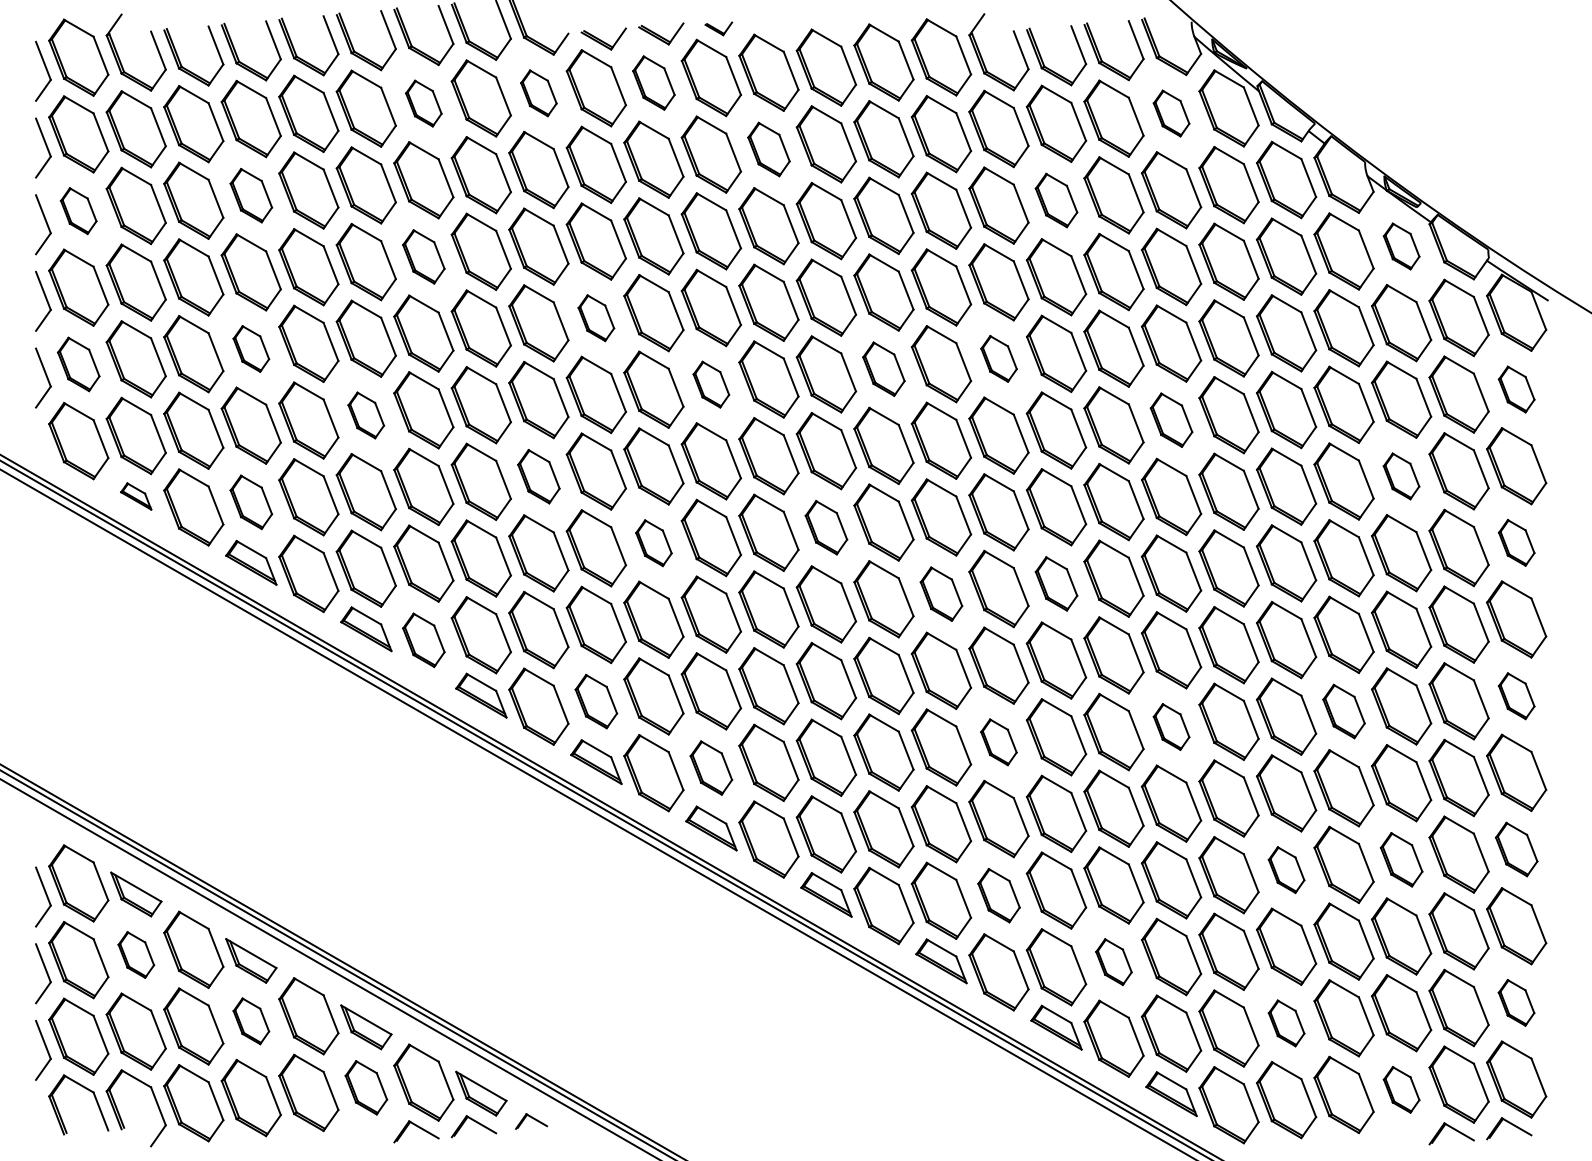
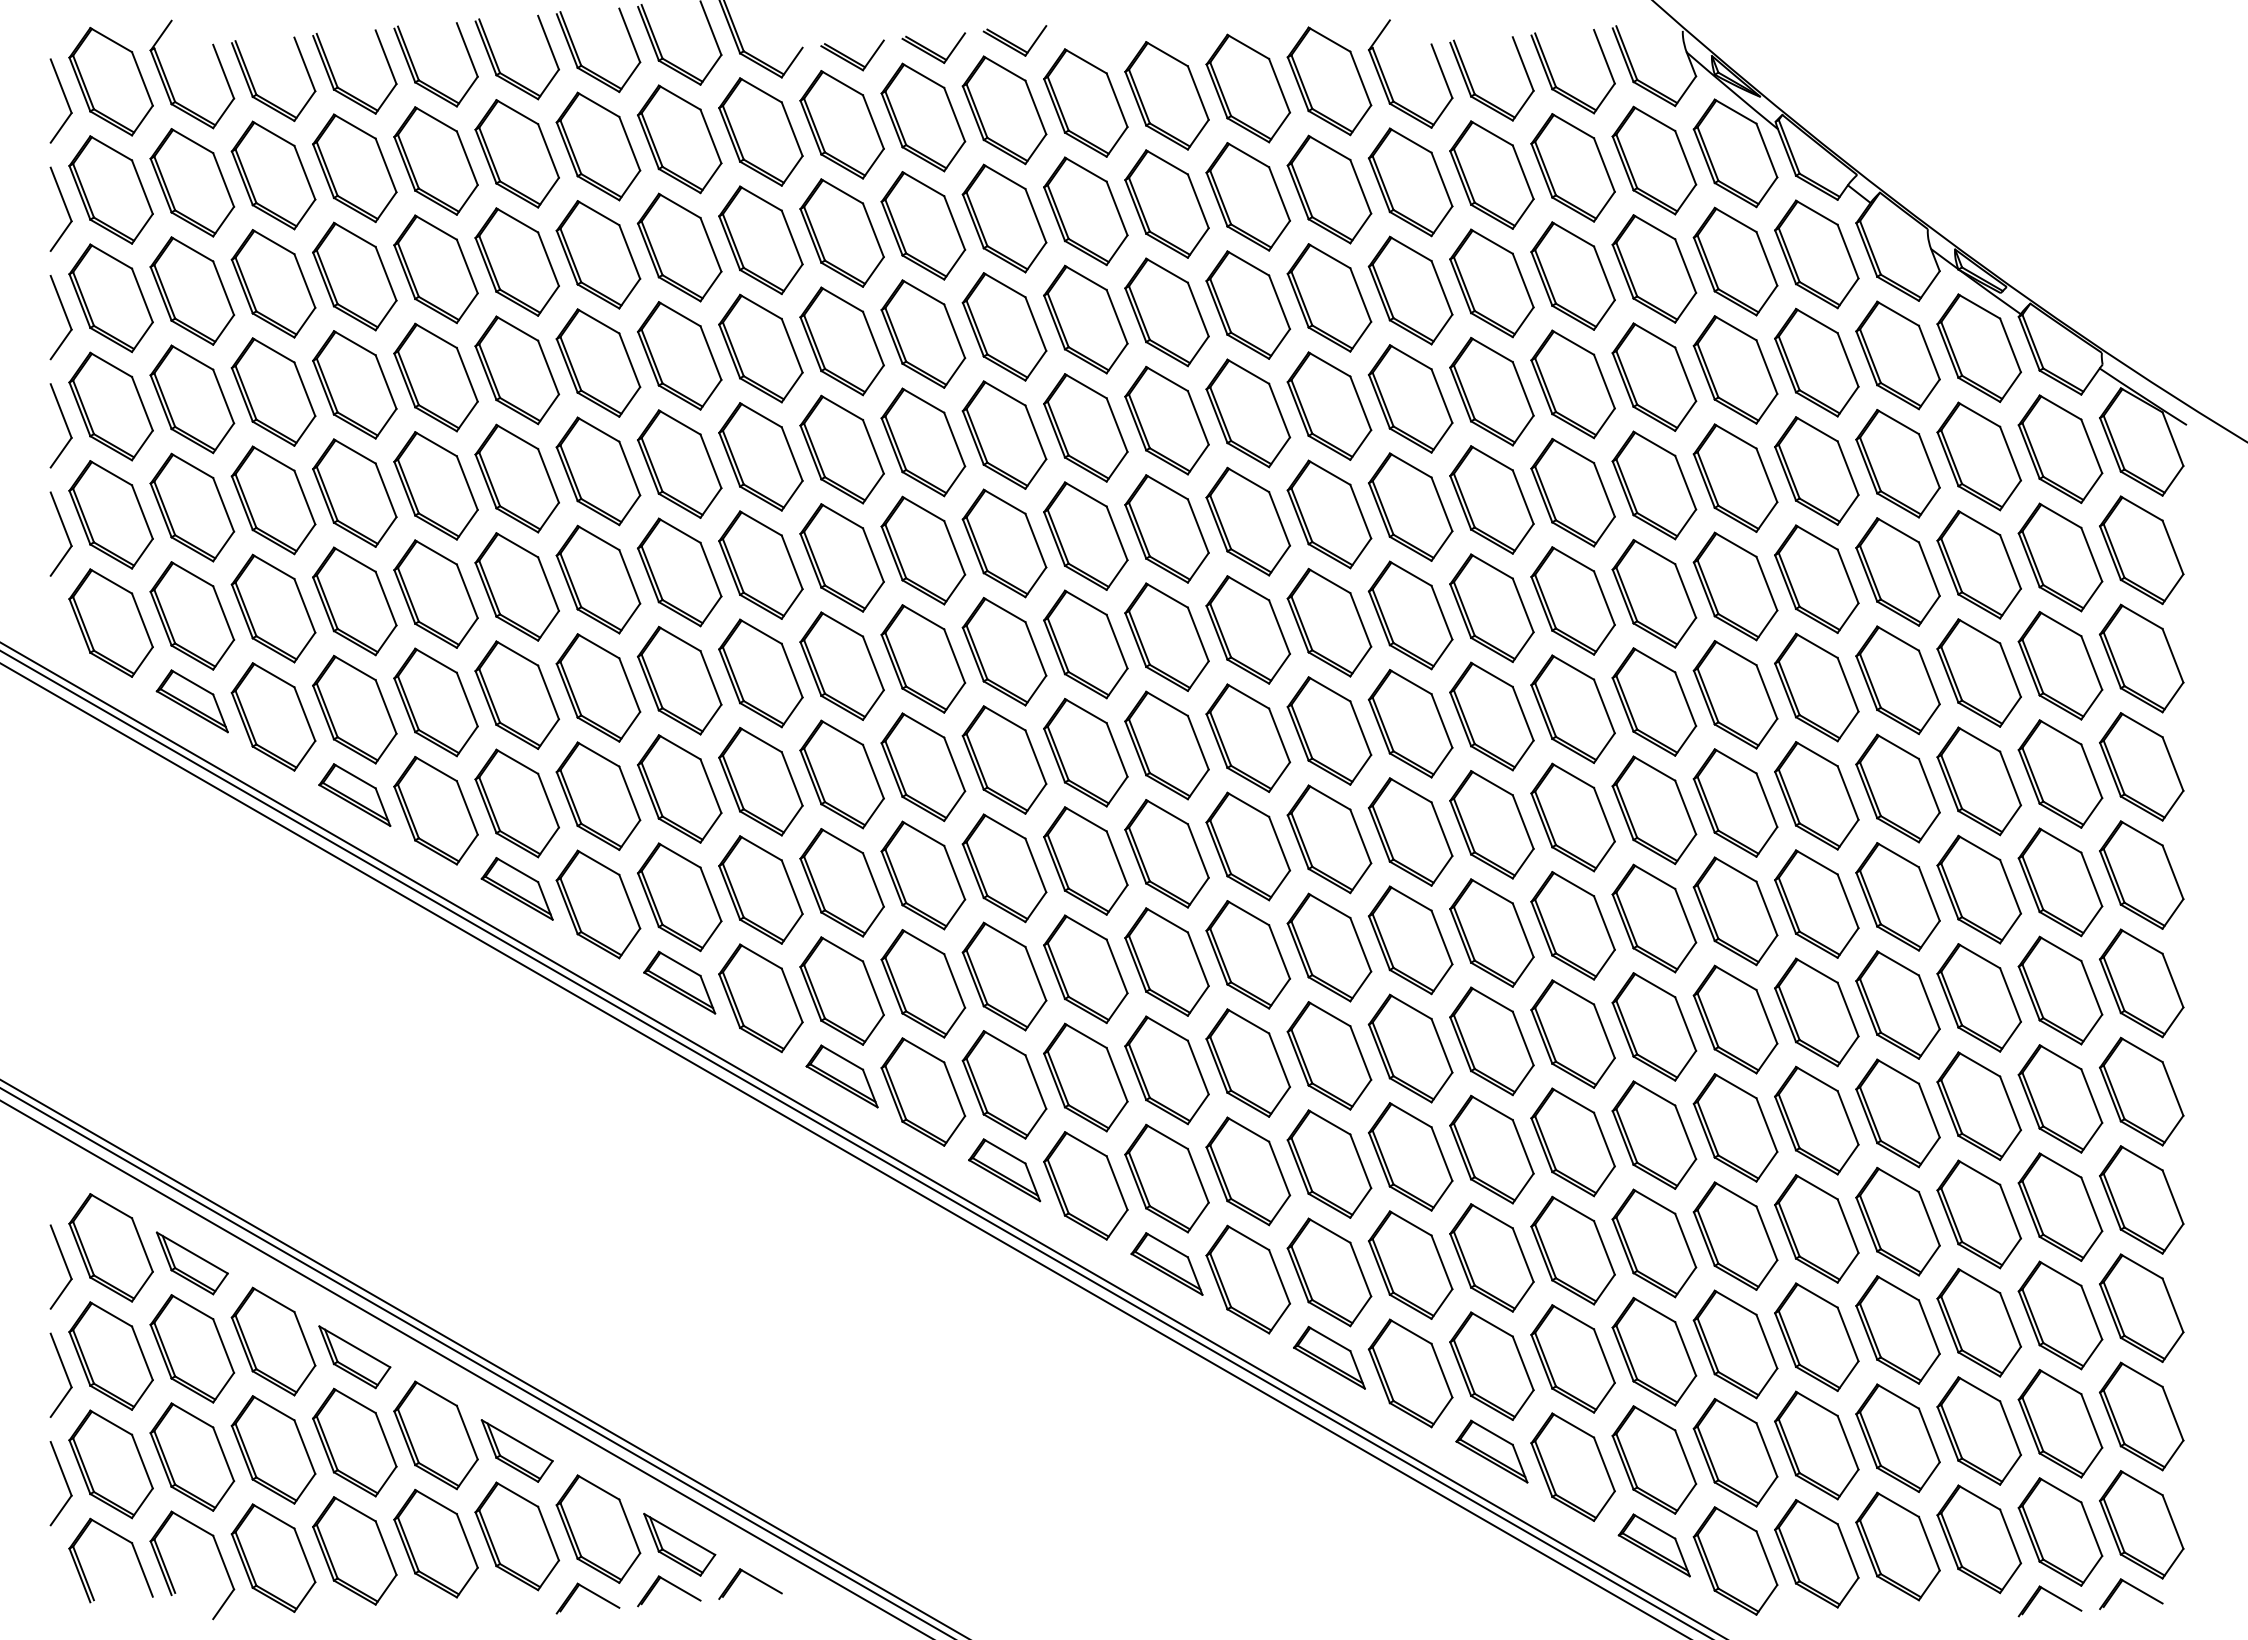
part: (718, 28) -> (1014, 40), size x1.67
part: (654, 83) -> (923, 117), size x1.43
part: (538, 92) -> (760, 131), size x1.67
part: (423, 103) -> (598, 146), size x1.67
part: (1171, 113) -> (1654, 160), size x1.67
part: (768, 149) -> (1085, 211), size x1.43
part: (251, 195) -> (354, 276), size x1.43
part: (1056, 200) -> (1491, 283), size x1.43
part: (78, 211) -> (110, 298), size x1.67
part: (1401, 246) -> (1979, 348), size x1.67
part: (423, 256) -> (598, 362), size x1.43
part: (595, 318) -> (841, 449), size x1.67
part: (251, 348) -> (354, 492), size x1.67
part: (998, 358) -> (1410, 506), size x1.67
part: (78, 364) -> (110, 514), size x1.43
part: (883, 369) -> (1247, 521), size x1.43
part: (711, 384) -> (1004, 543), size x1.67
part: (1516, 389) -> (2141, 550), size x1.67
part: (365, 415) -> (516, 586), size x1.67
part: (1171, 420) -> (1654, 593), size x1.43
part: (538, 476) -> (760, 673), size x1.43
part: (1401, 476) -> (1978, 672), size x1.67
part: (135, 496) -> (191, 701), size x1.67
part: (251, 502) -> (354, 709), size x1.43
part: (826, 527) -> (1166, 745), size x1.43
part: (1516, 542) -> (2141, 766), size x1.67
part: (654, 543) -> (923, 767), size x1.67
part: (1056, 583) -> (1491, 824), size x1.43
part: (941, 594) -> (1329, 839), size x1.43
part: (423, 640) -> (598, 904), size x1.43
part: (1516, 696) -> (2141, 983), size x1.67
part: (595, 701) -> (841, 990), size x1.43
part: (1343, 711) -> (1897, 1004), size x1.43
part: (1171, 726) -> (1654, 1026), size x1.67
part: (998, 742) -> (1410, 1048), size x1.67
part: (711, 767) -> (1004, 1084), size x1.43
part: (1516, 849) -> (2141, 1199), size x1.43
part: (1401, 859) -> (1979, 1214), size x1.43
part: (1286, 869) -> (1816, 1228), size x1.67
part: (998, 895) -> (1410, 1264), size x1.43
part: (136, 954) -> (192, 1348), size x1.67
part: (1113, 961) -> (1572, 1358), size x1.67
part: (1516, 1002) -> (2141, 1416), size x1.67
part: (251, 1021) -> (354, 1442), size x1.67
part: (1286, 1023) -> (1816, 1445), size x1.67
part: (366, 1087) -> (517, 1536), size x1.43
part: (1401, 1089) -> (1979, 1539), size x1.67
part: (531, 1121) -> (750, 1583), size x1.43

